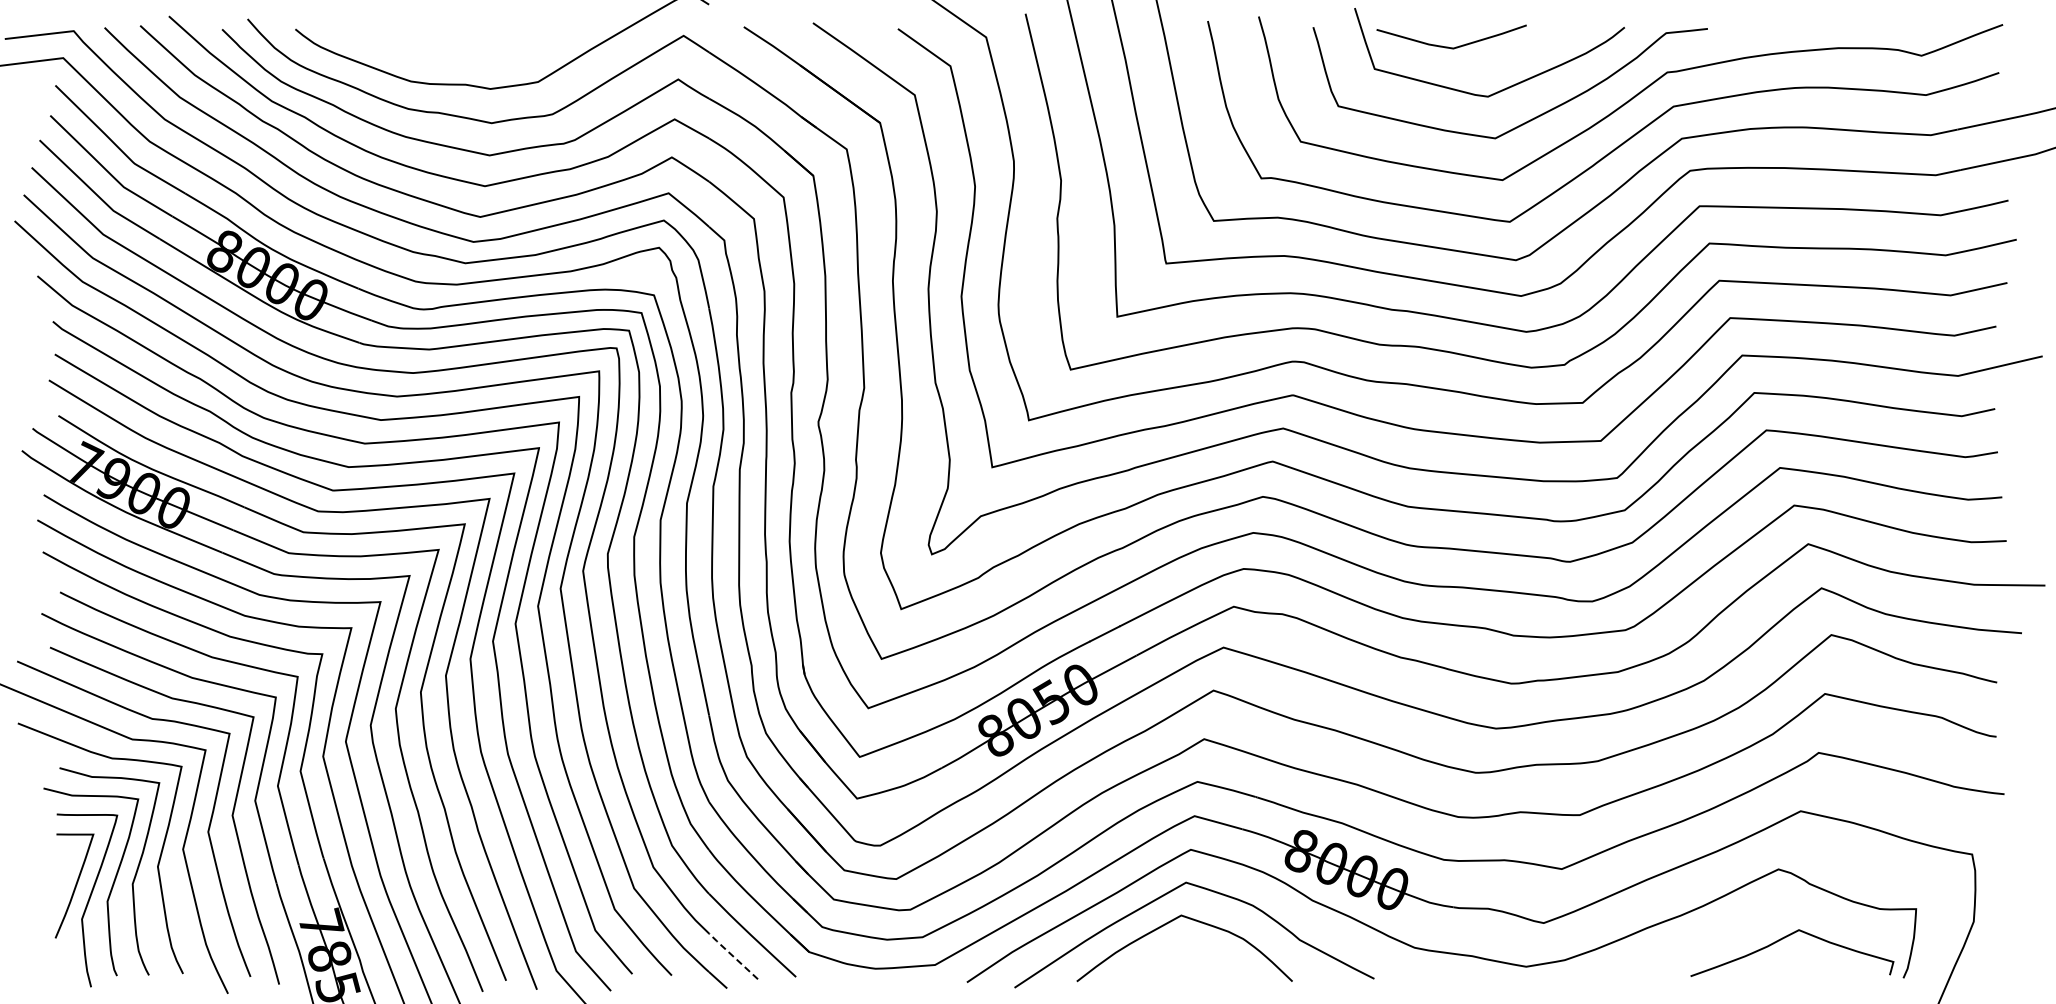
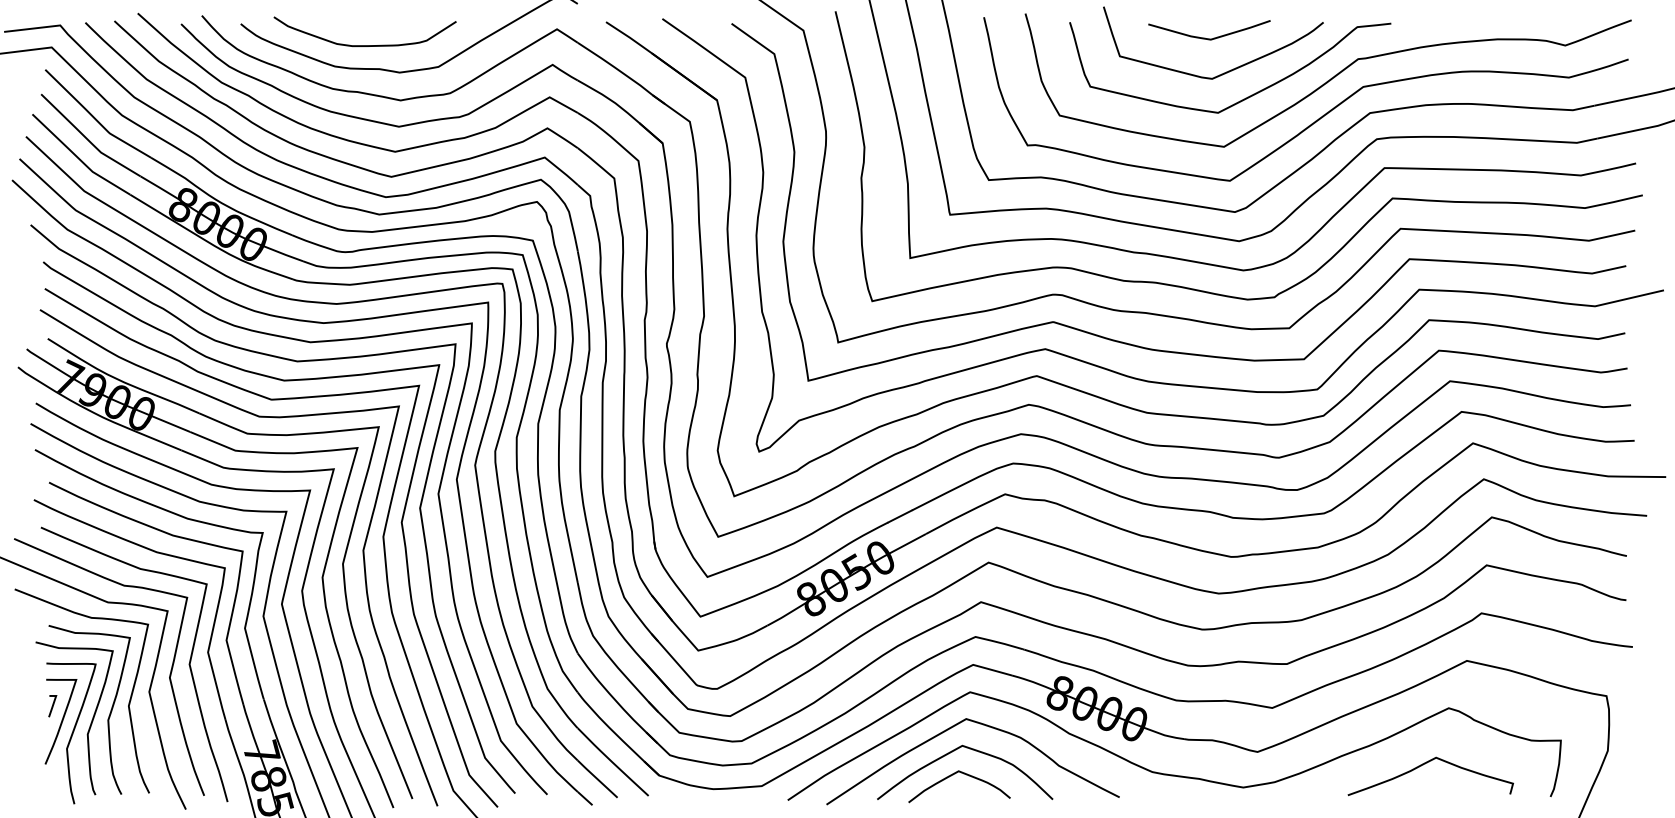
curve: (1448, 46) -> (1206, 37), moved
curve: (447, 55) -> (364, 45), added
line: (64, 866) -> (52, 705), added
curve: (1783, 939) -> (1423, 765), moved
curve: (1170, 951) -> (953, 775), added
line: (731, 954) -> (596, 777), dashed -> solid

